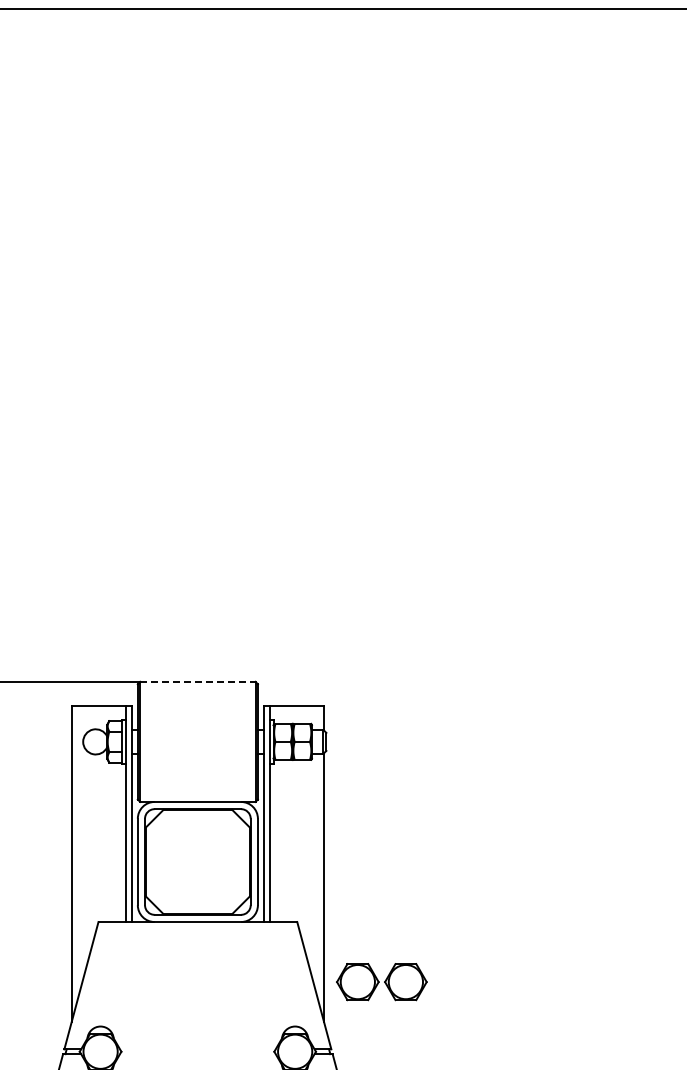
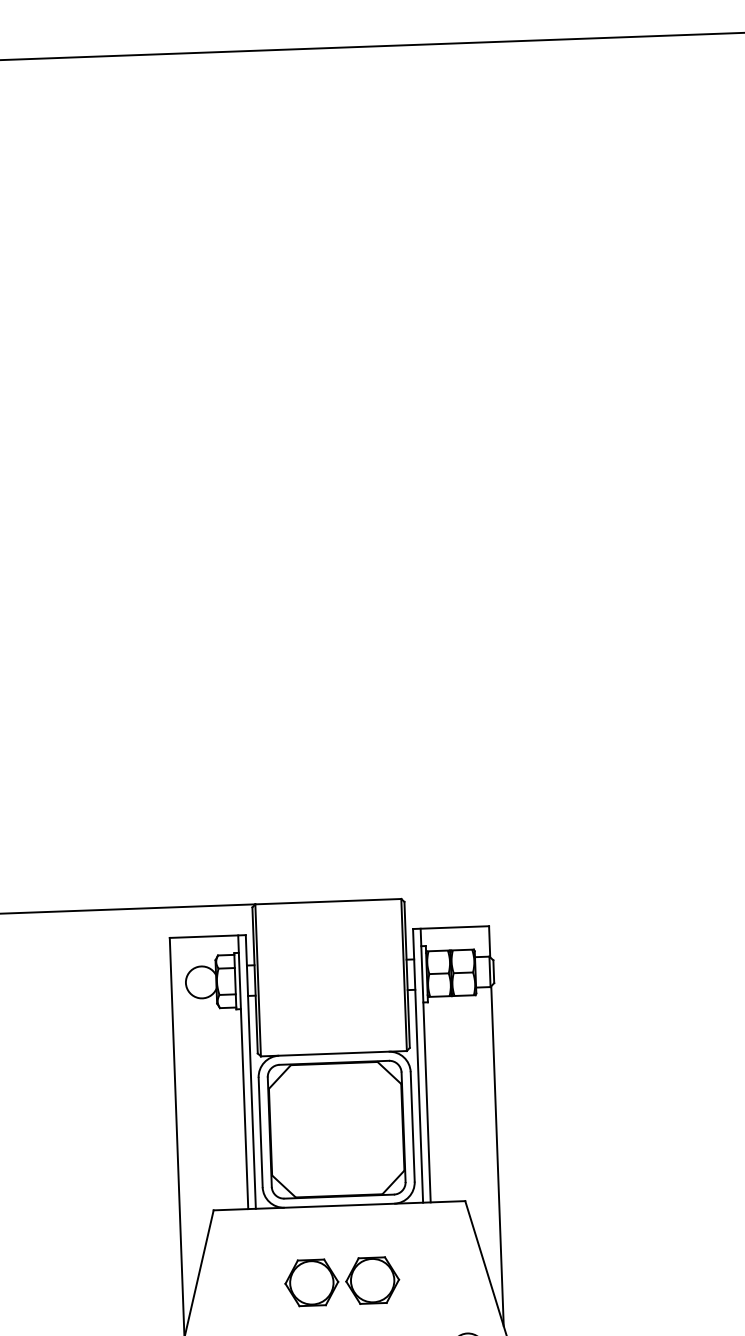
line: (197, 681) -> (327, 901), dashed -> solid
part: (381, 982) -> (341, 1282), moved

